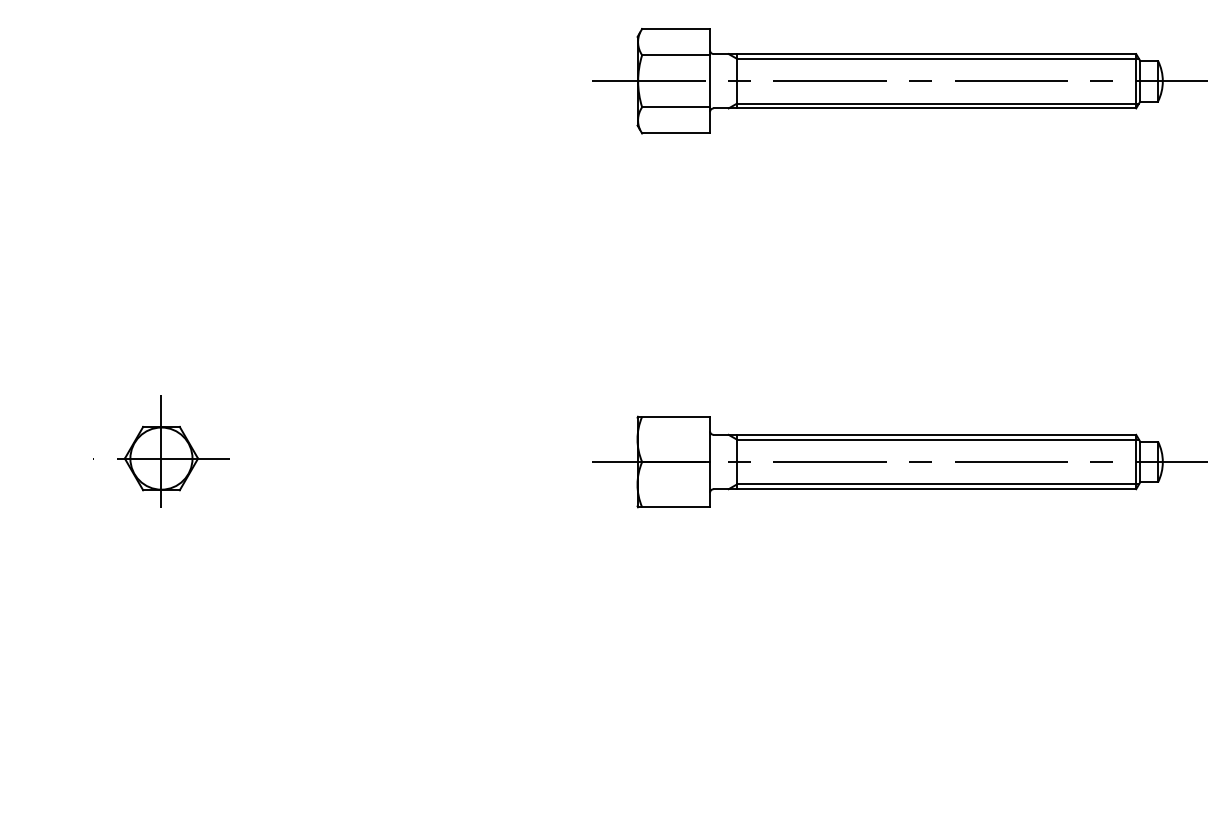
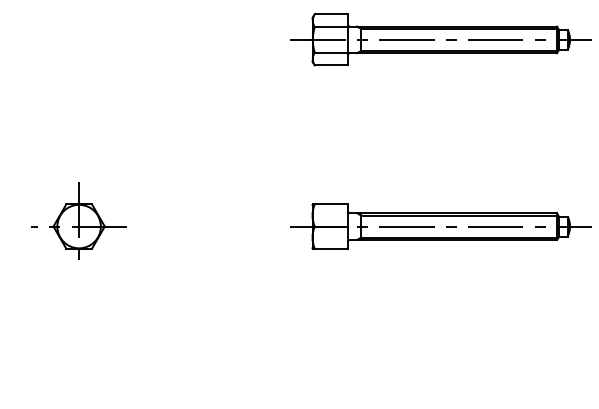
part: (160, 449) -> (78, 220), size x1.43

